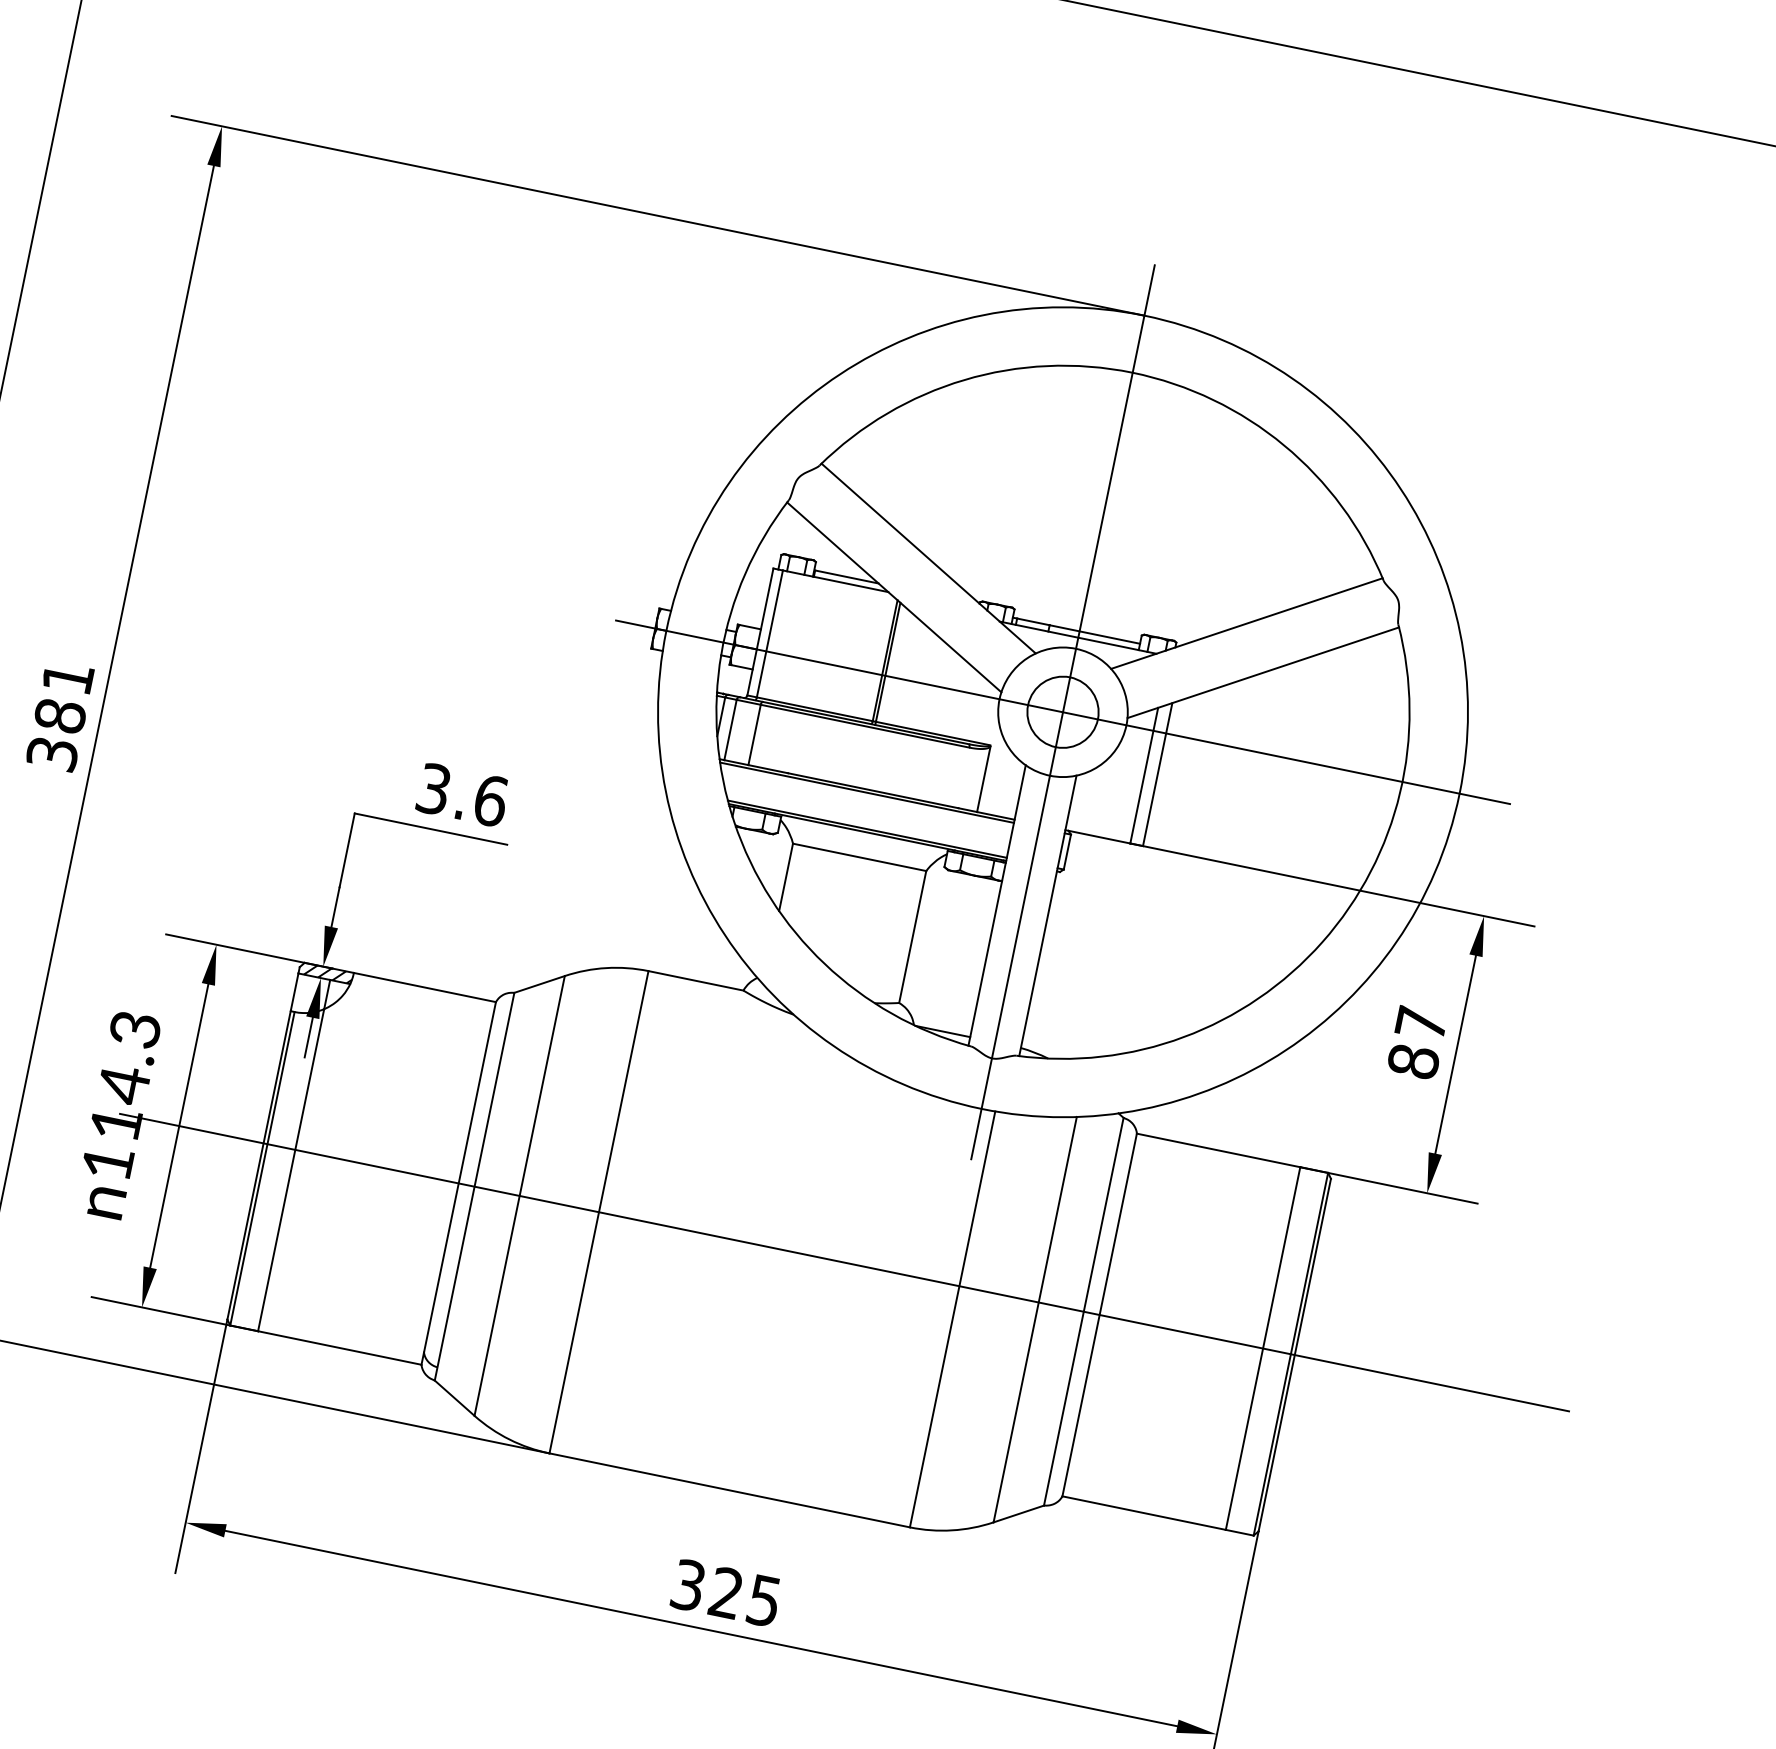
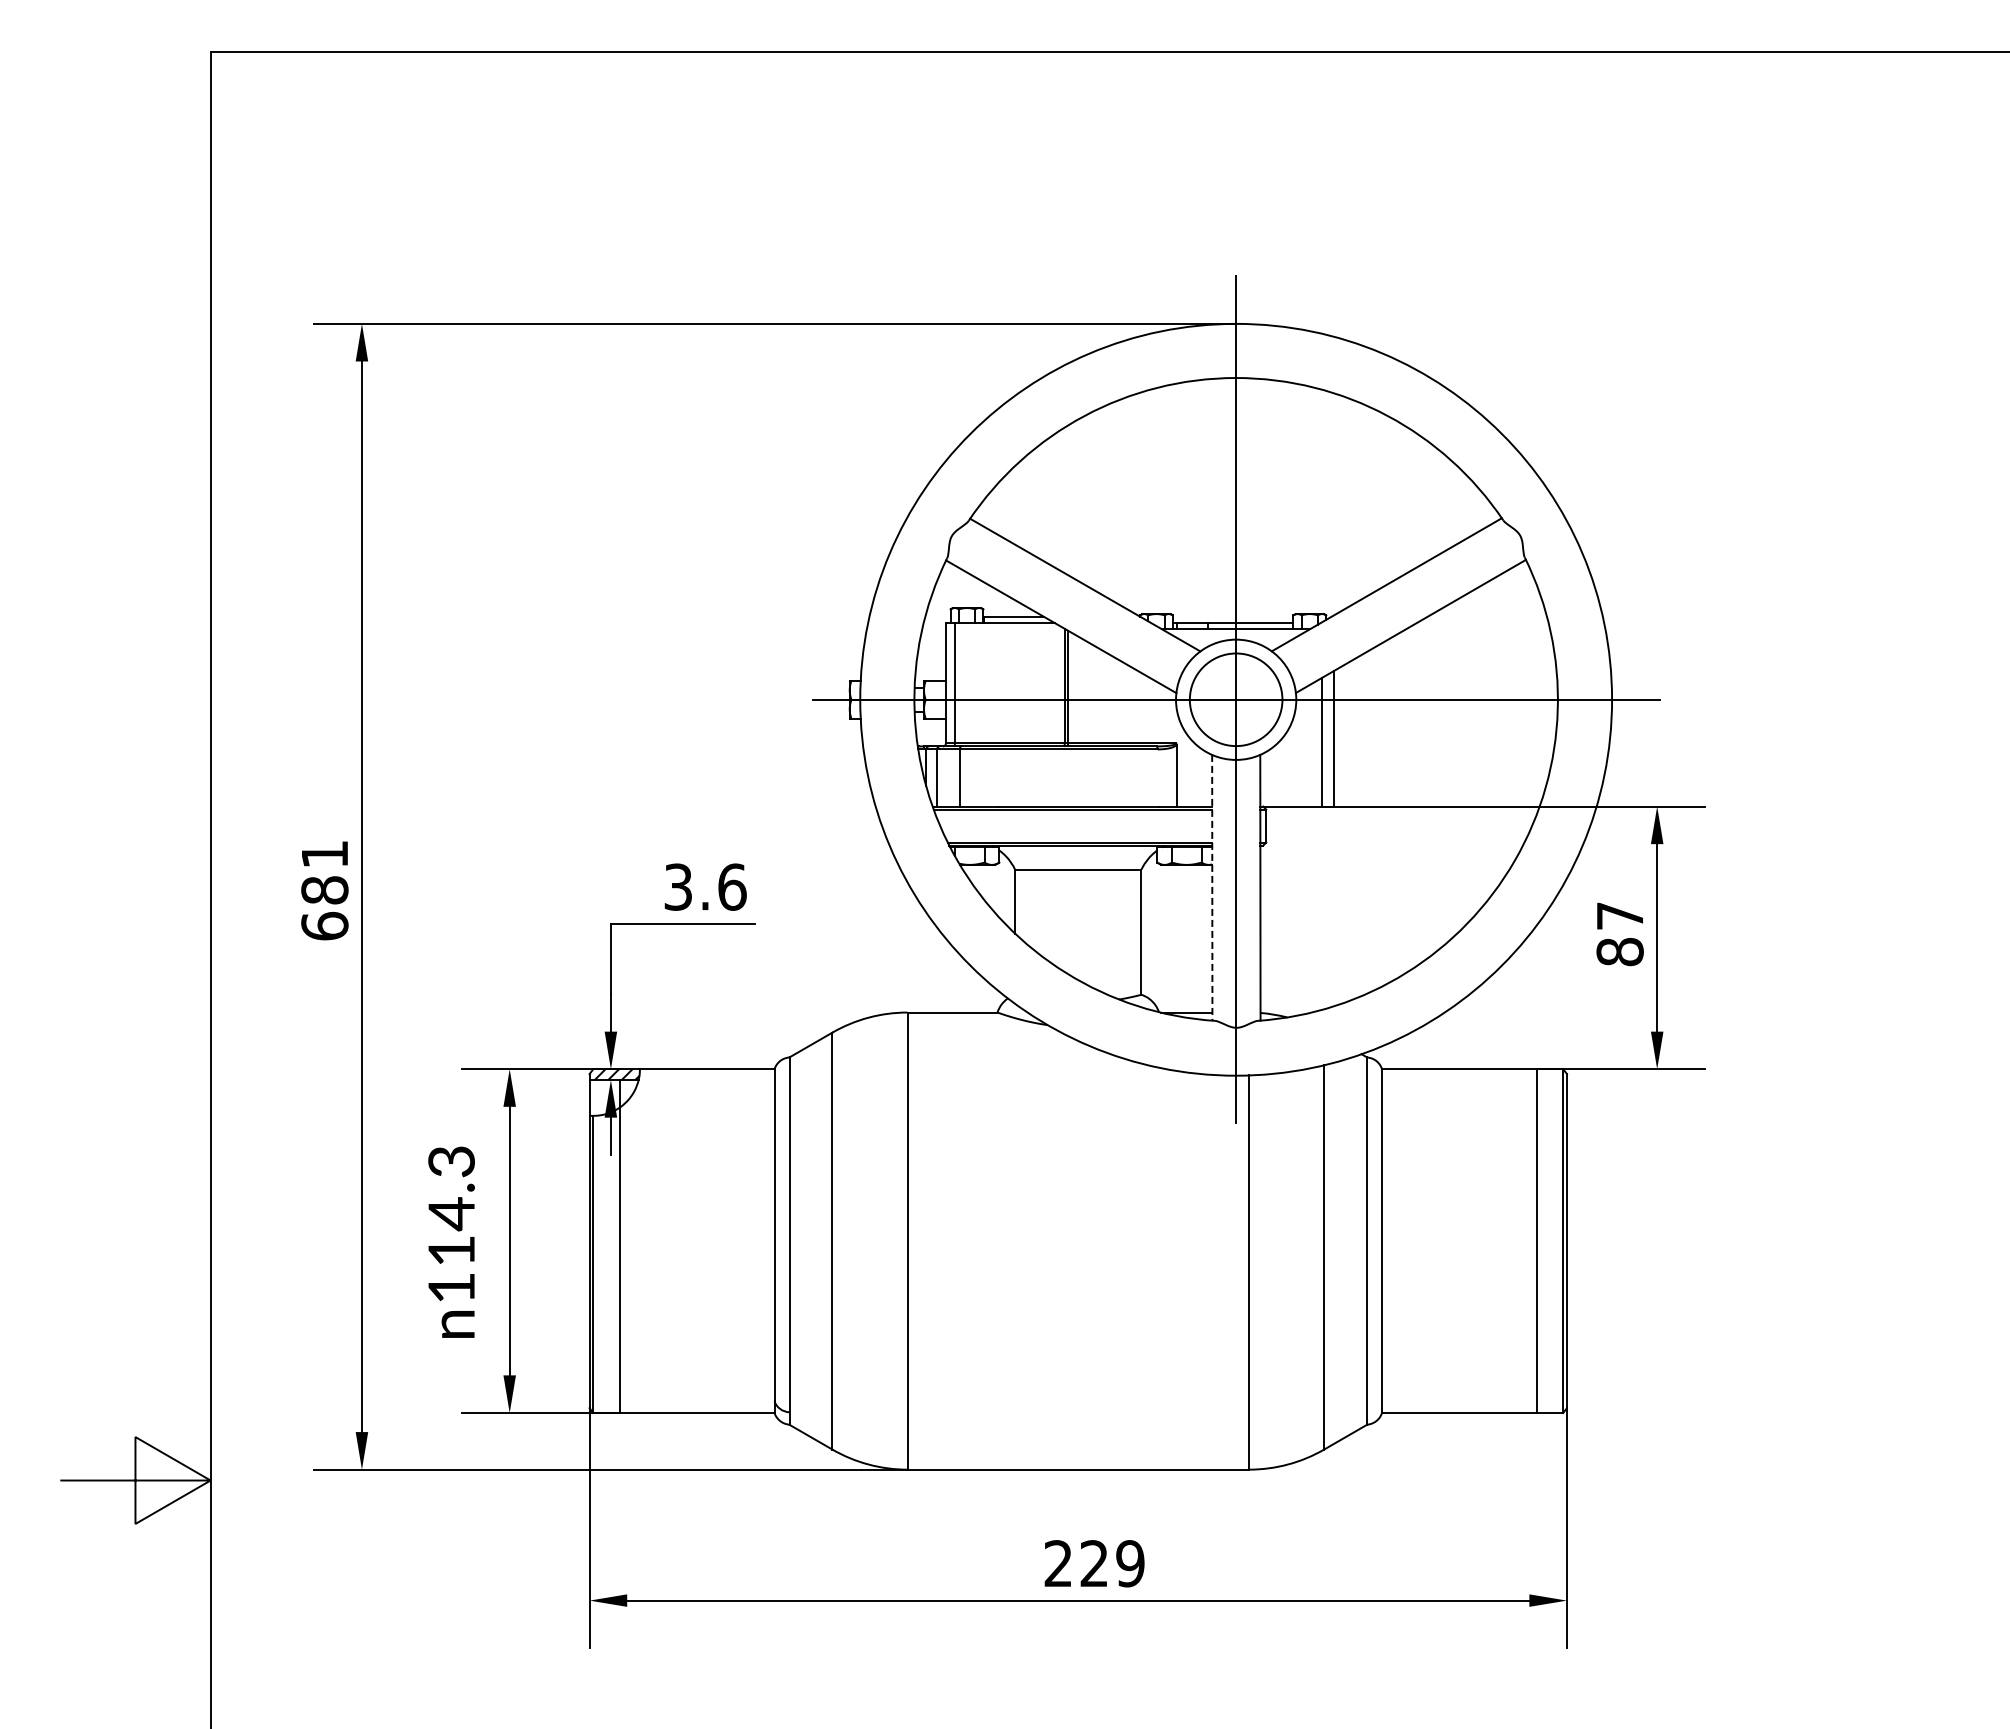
circle: (1063, 712) -> (1236, 699), size x1.4
text: (52, 752) -> (324, 925), 381 -> 681
line: (997, 905) -> (1212, 887), solid -> dashed
line: (843, 1262) -> (1139, 1241), removed
text: (726, 1592) -> (1094, 1563), 325 -> 229

